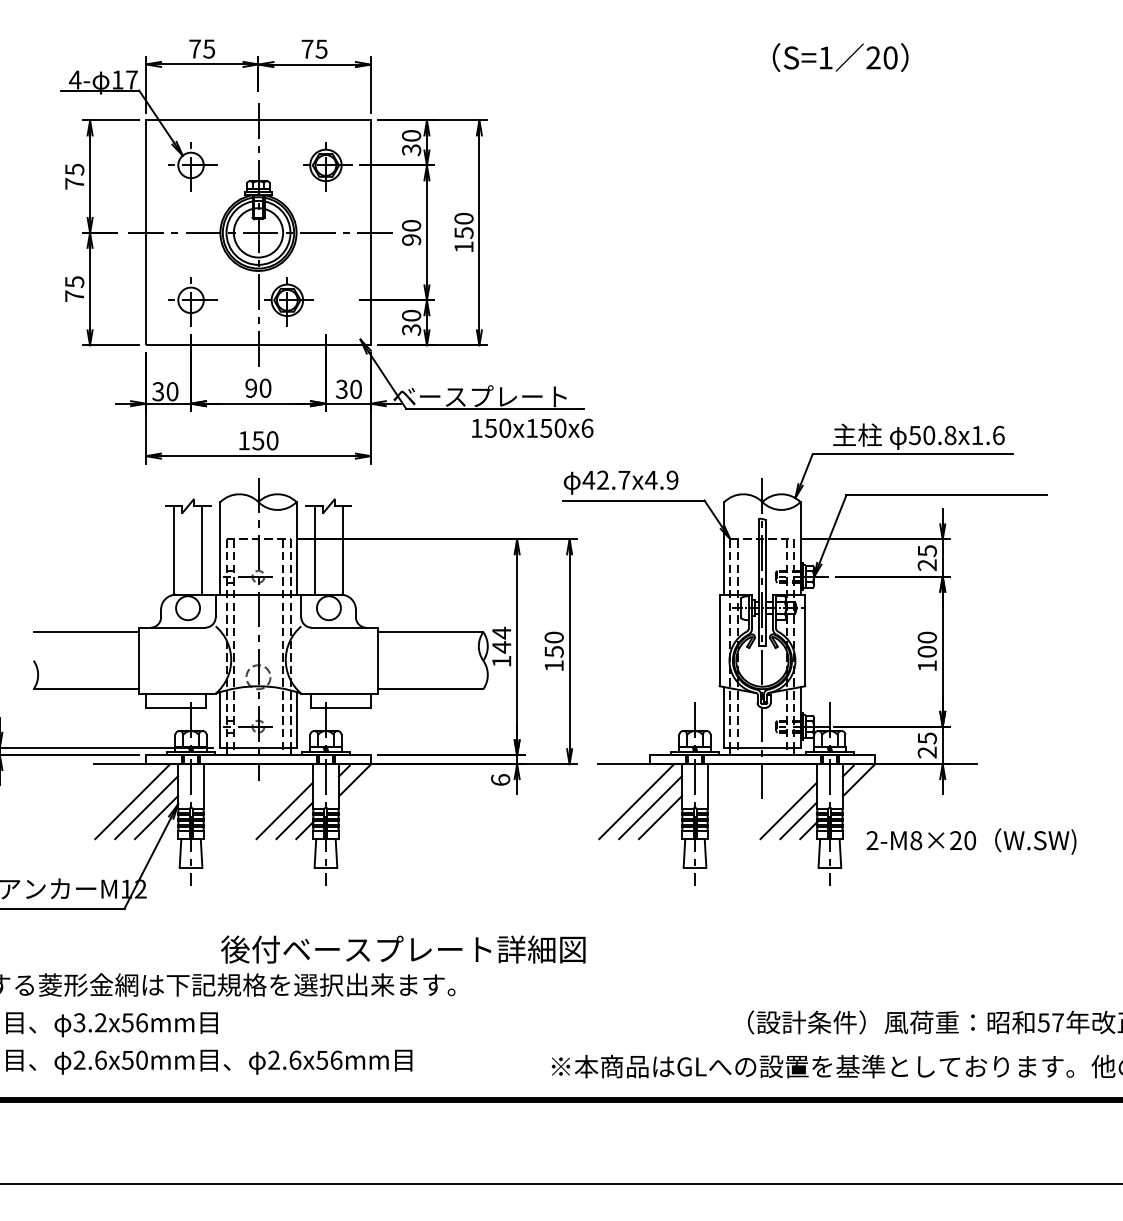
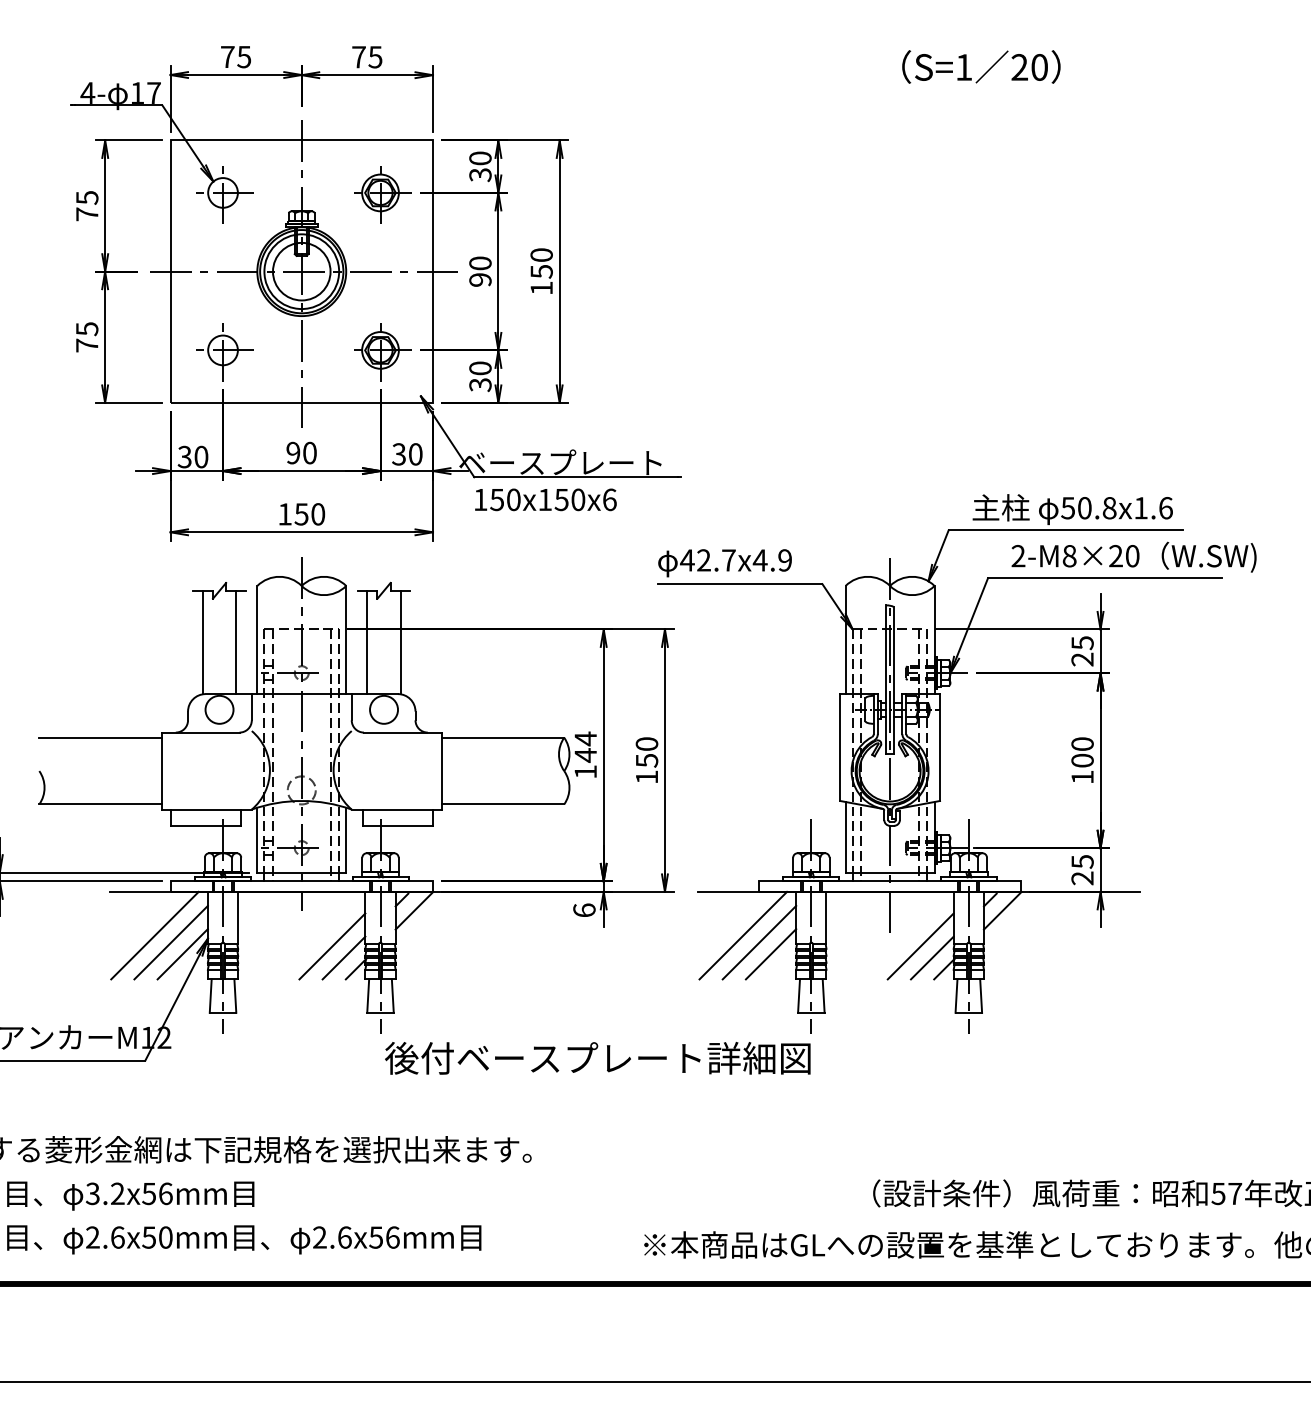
part: (289, 302) -> (382, 352), moved
text: (532, 428) -> (545, 499), moved
text: (970, 840) -> (1133, 556), moved
text: (403, 949) -> (597, 1058), moved

